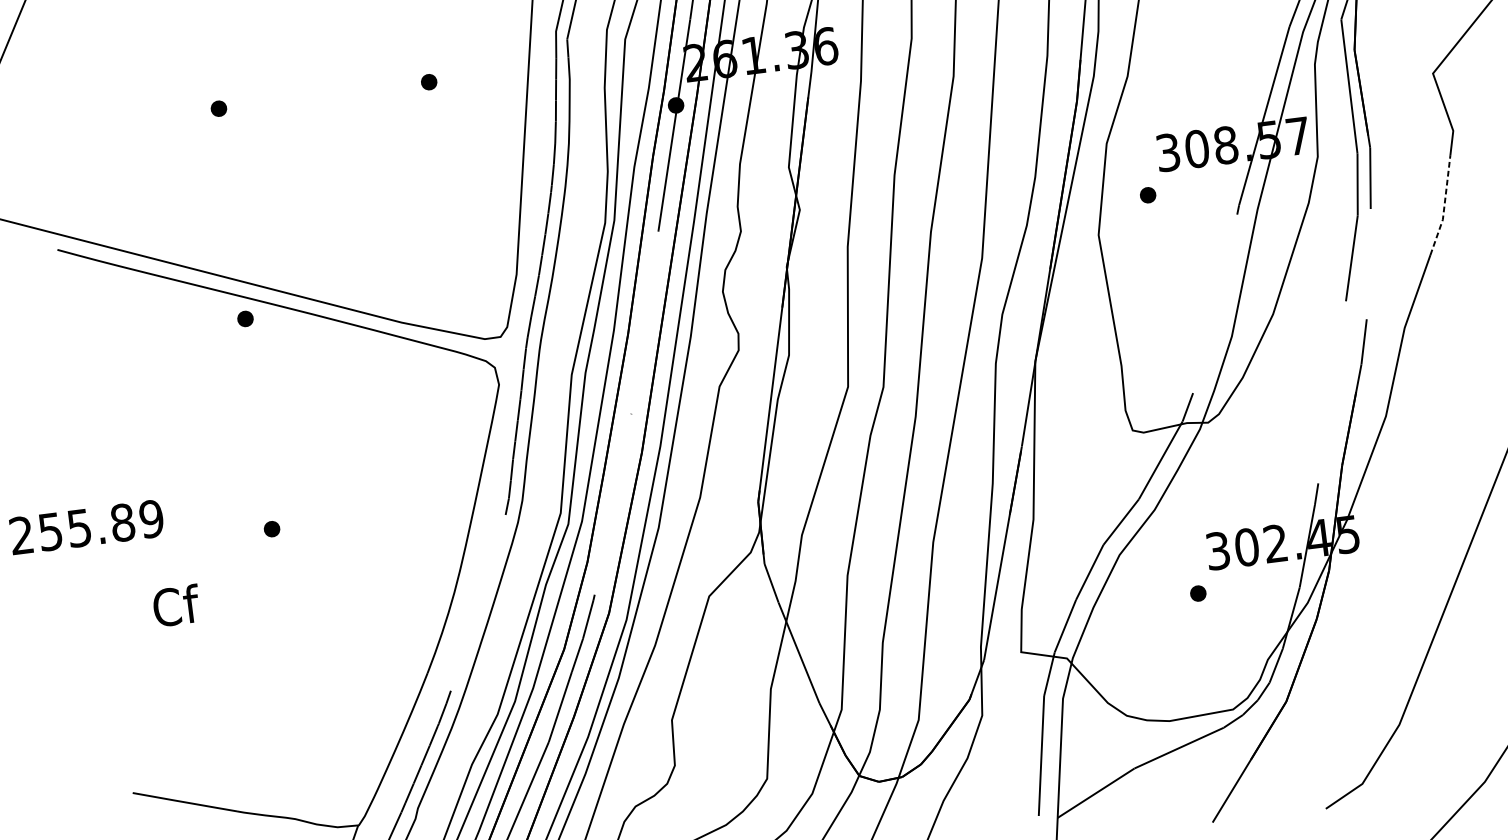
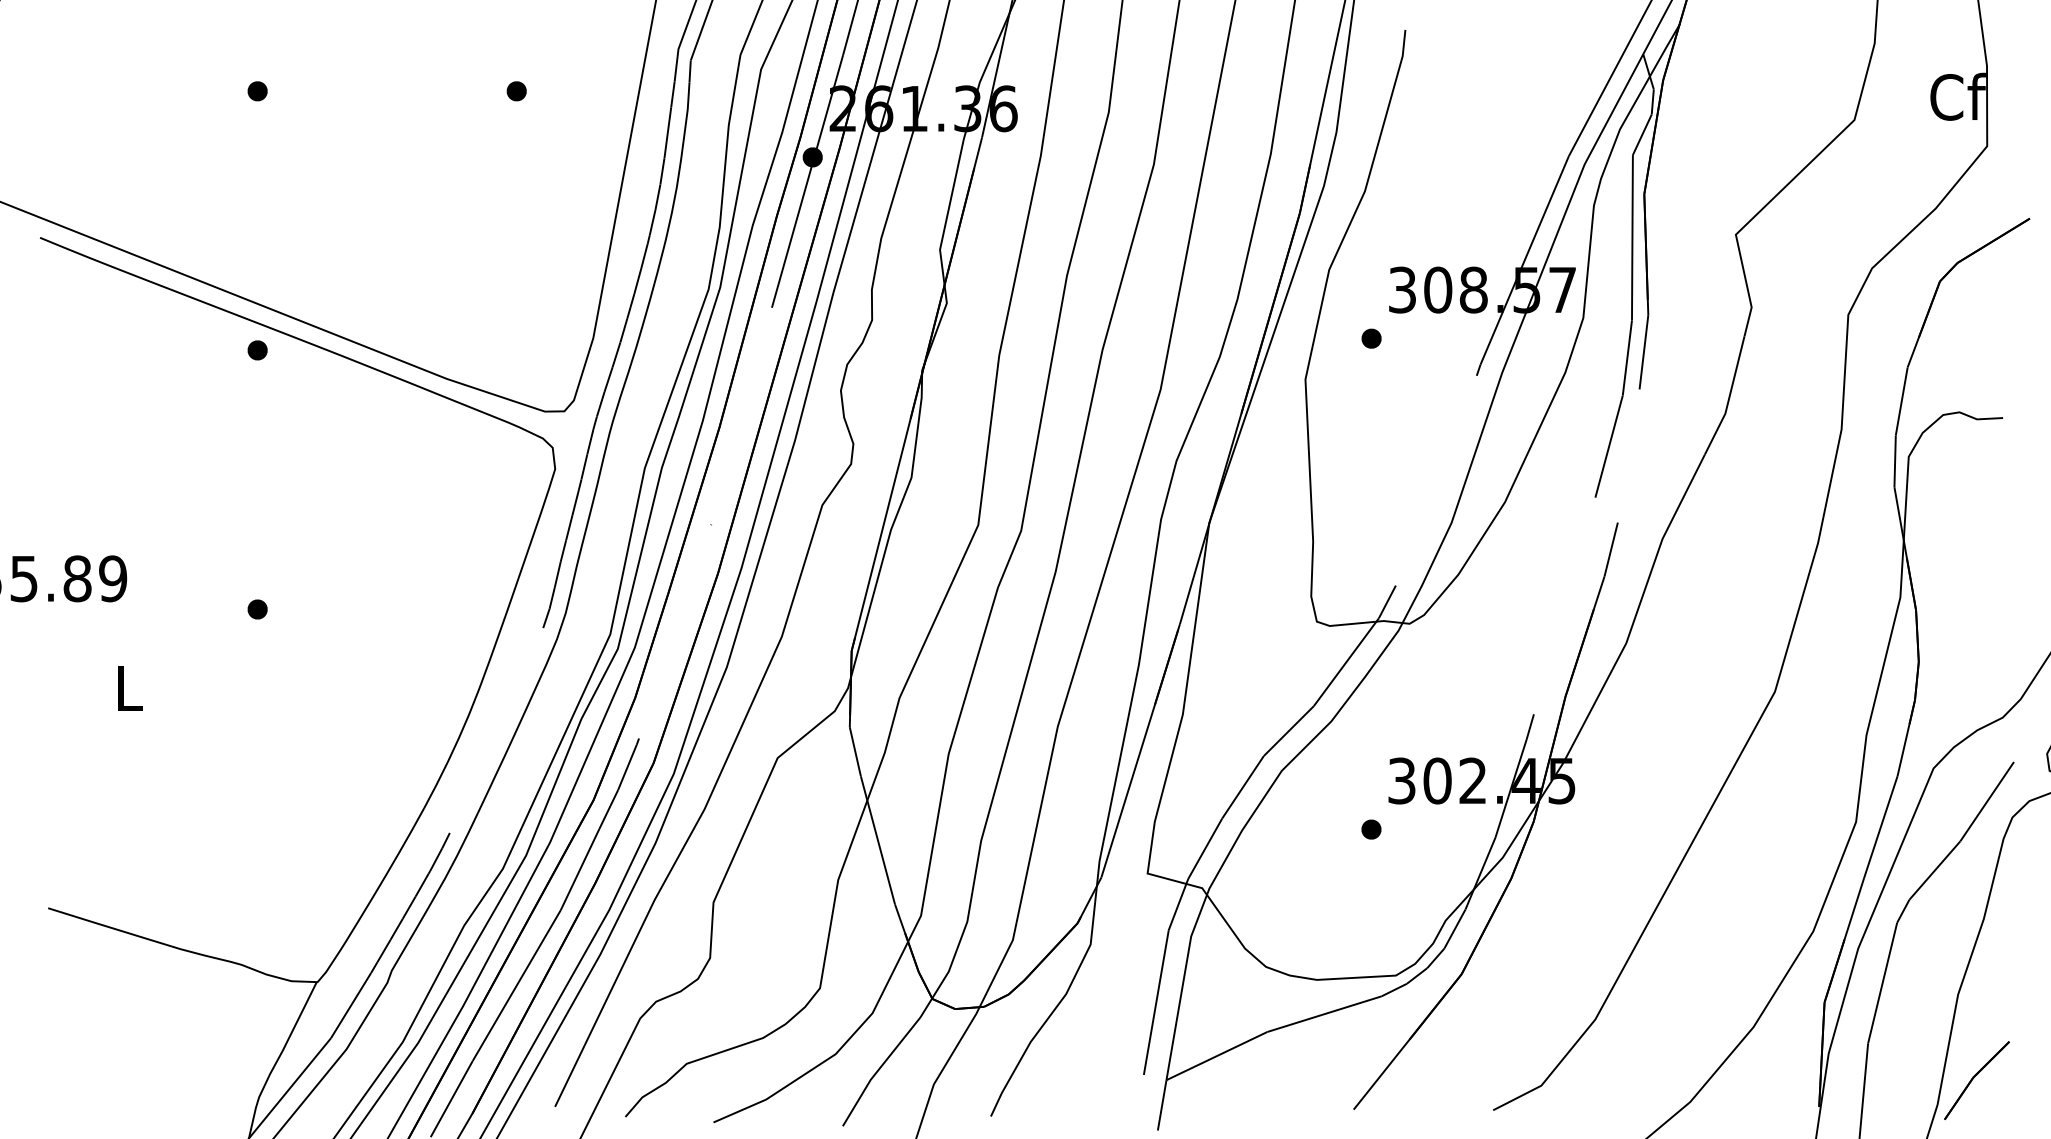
line: (1444, 206) -> (1729, 397), dashed -> solid
text: (176, 605) -> (130, 687), Cf -> L

